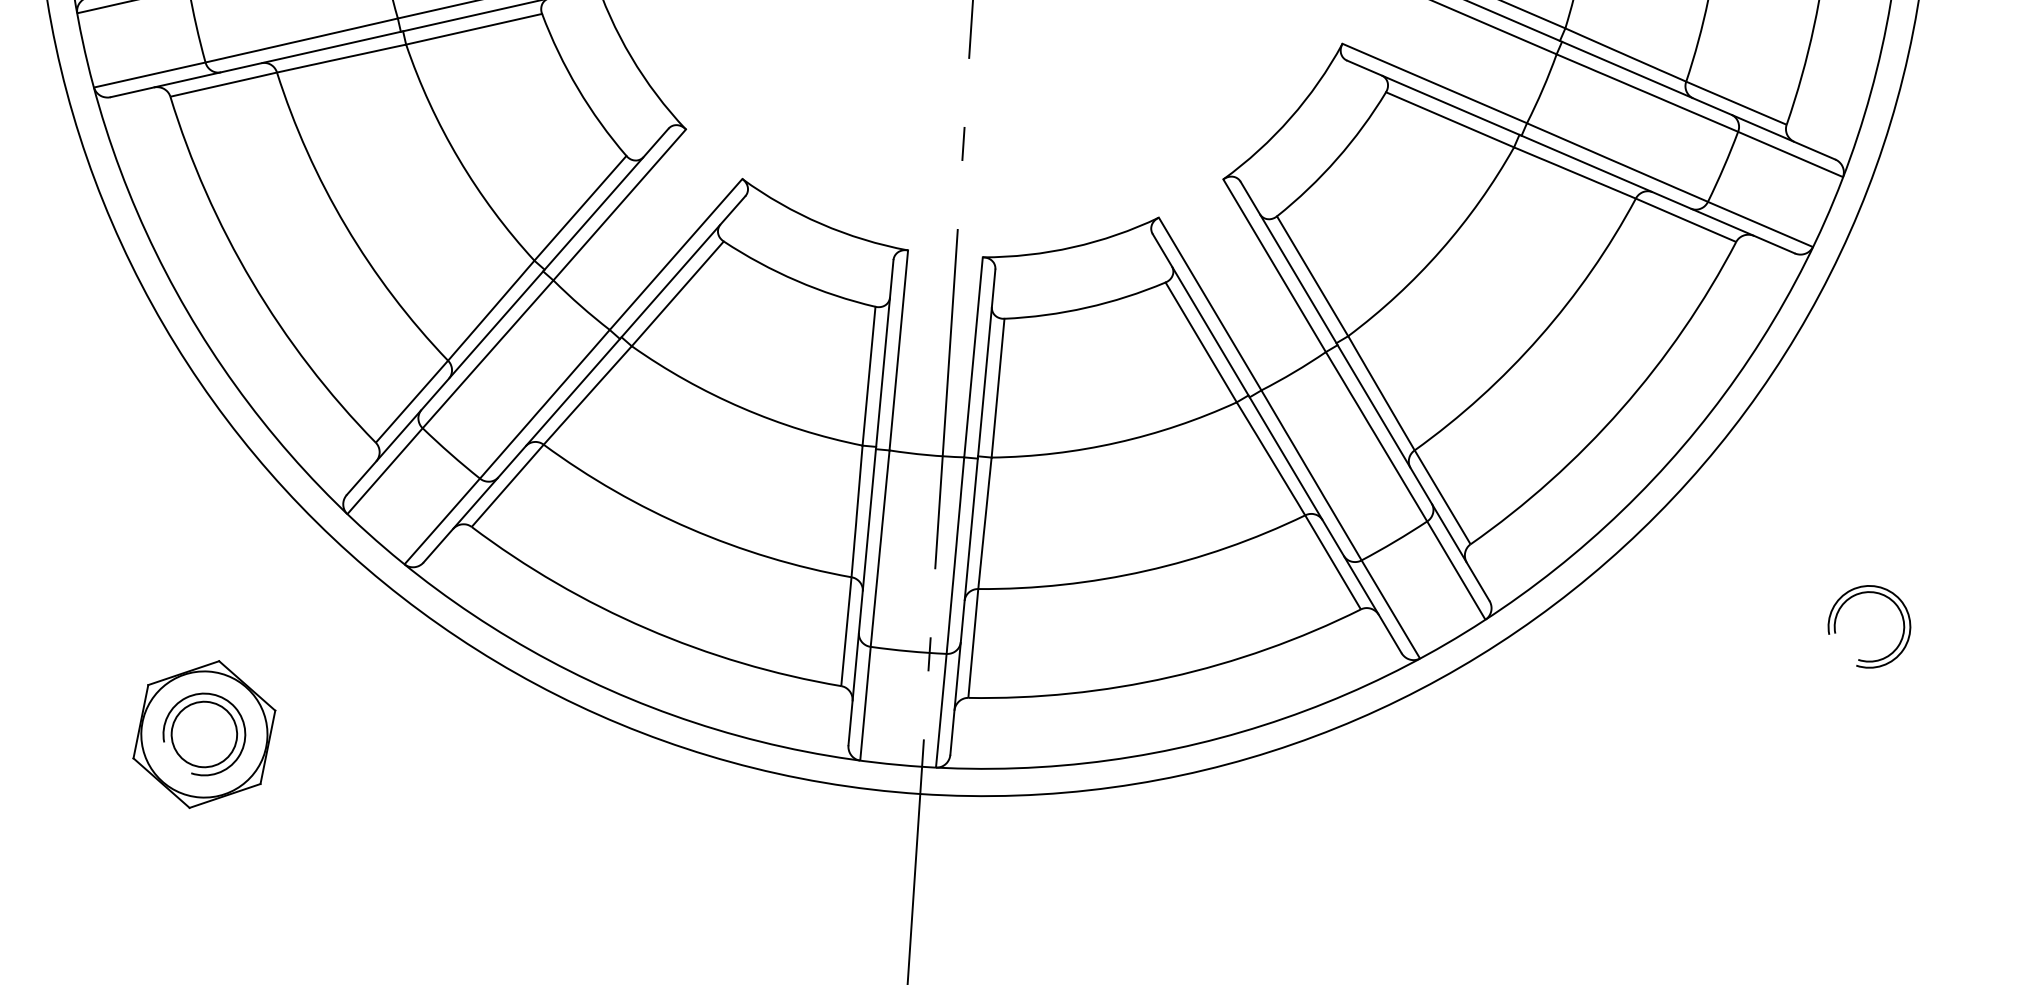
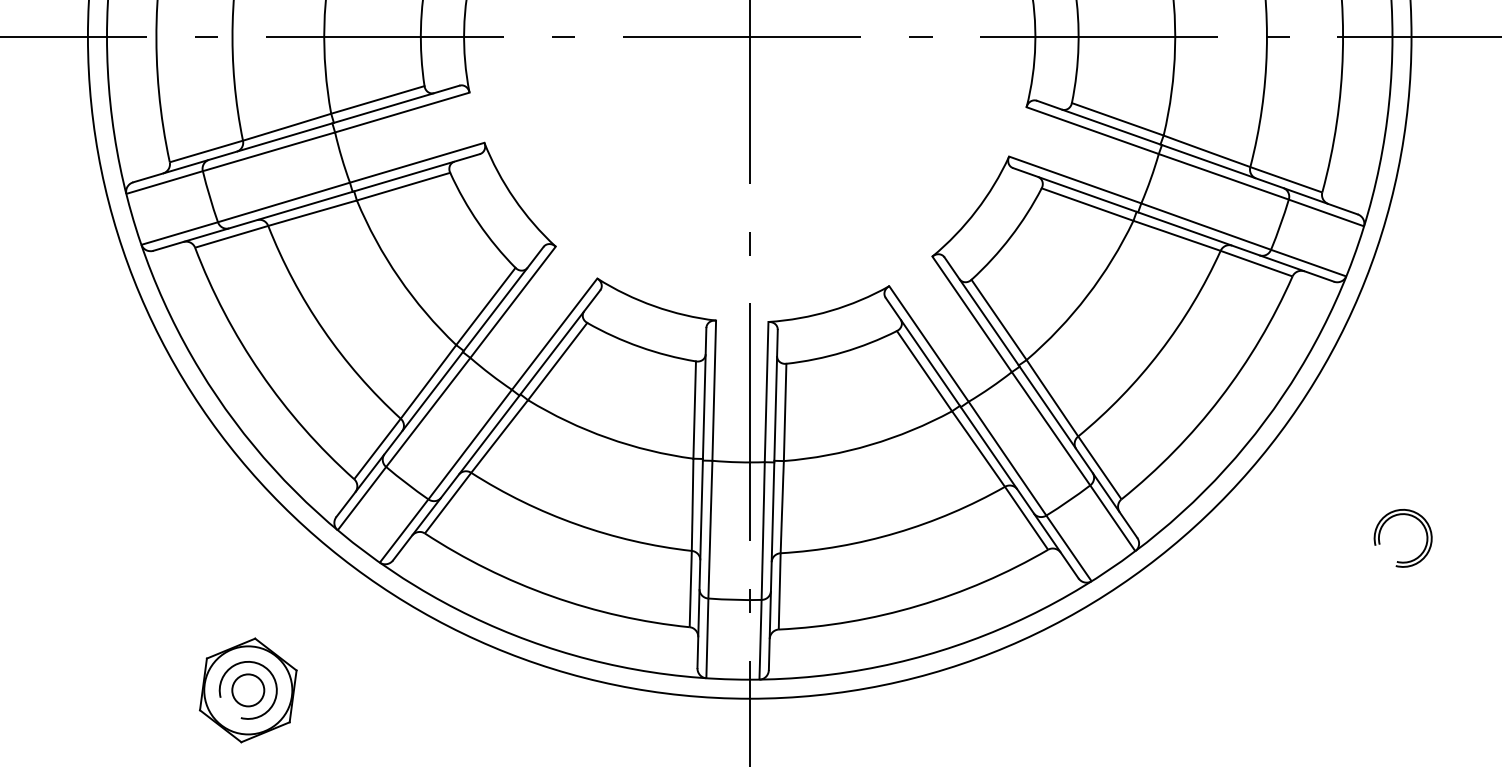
circle: (204, 734) -> (248, 690), size x0.7

